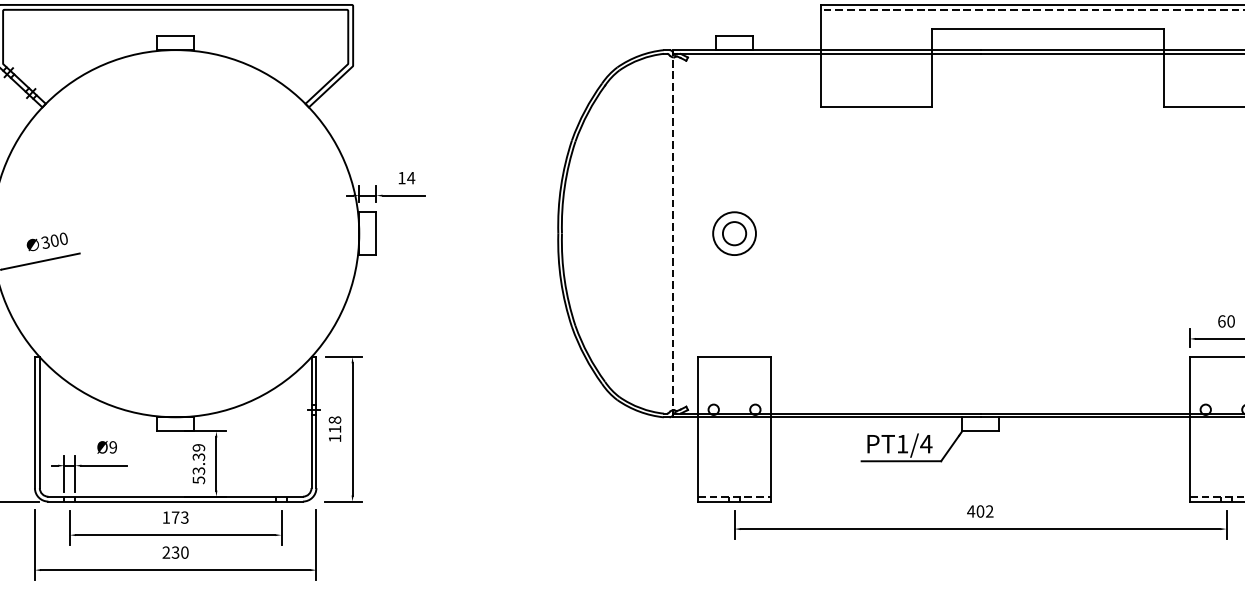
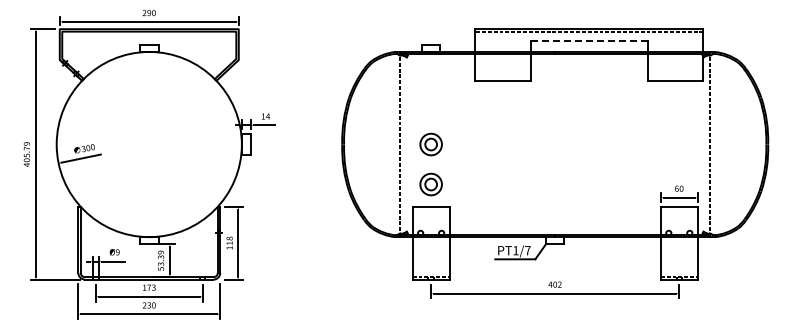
line: (1048, 29) -> (589, 41), solid -> dashed
part: (733, 312) -> (430, 184), added
text: (925, 443) -> (527, 250), PT1/4 -> PT1/7

